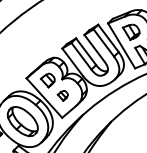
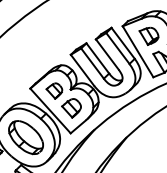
part: (62, 95) -> (71, 108), size x1.67

